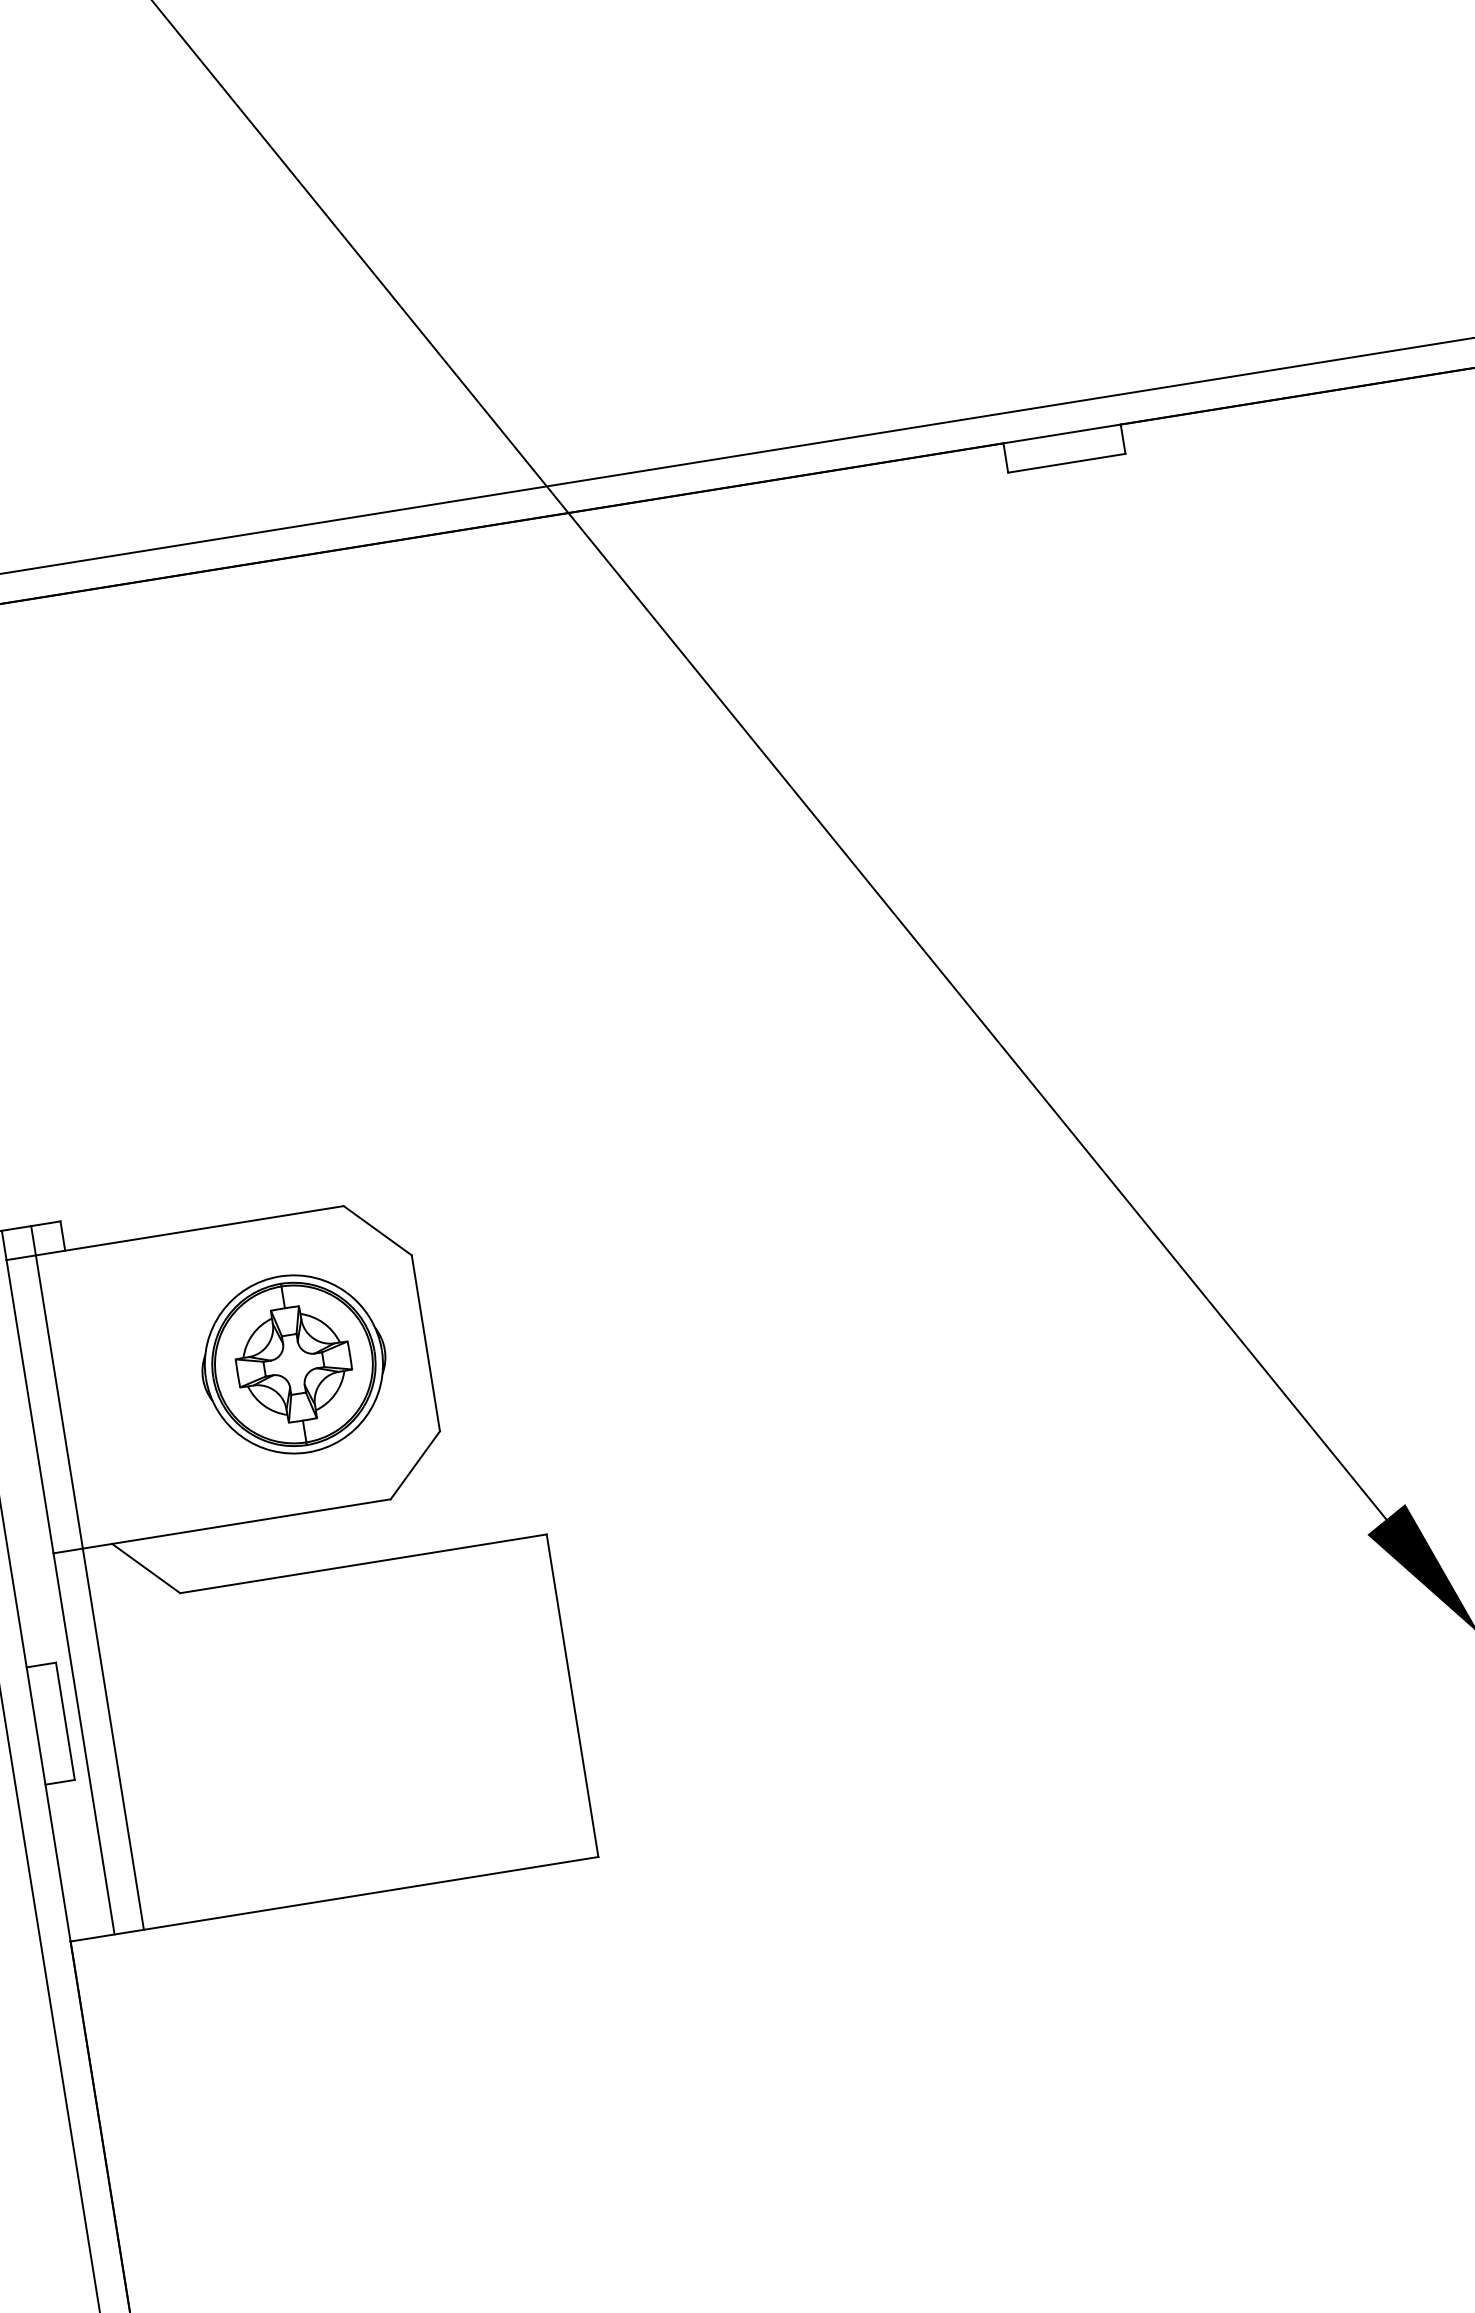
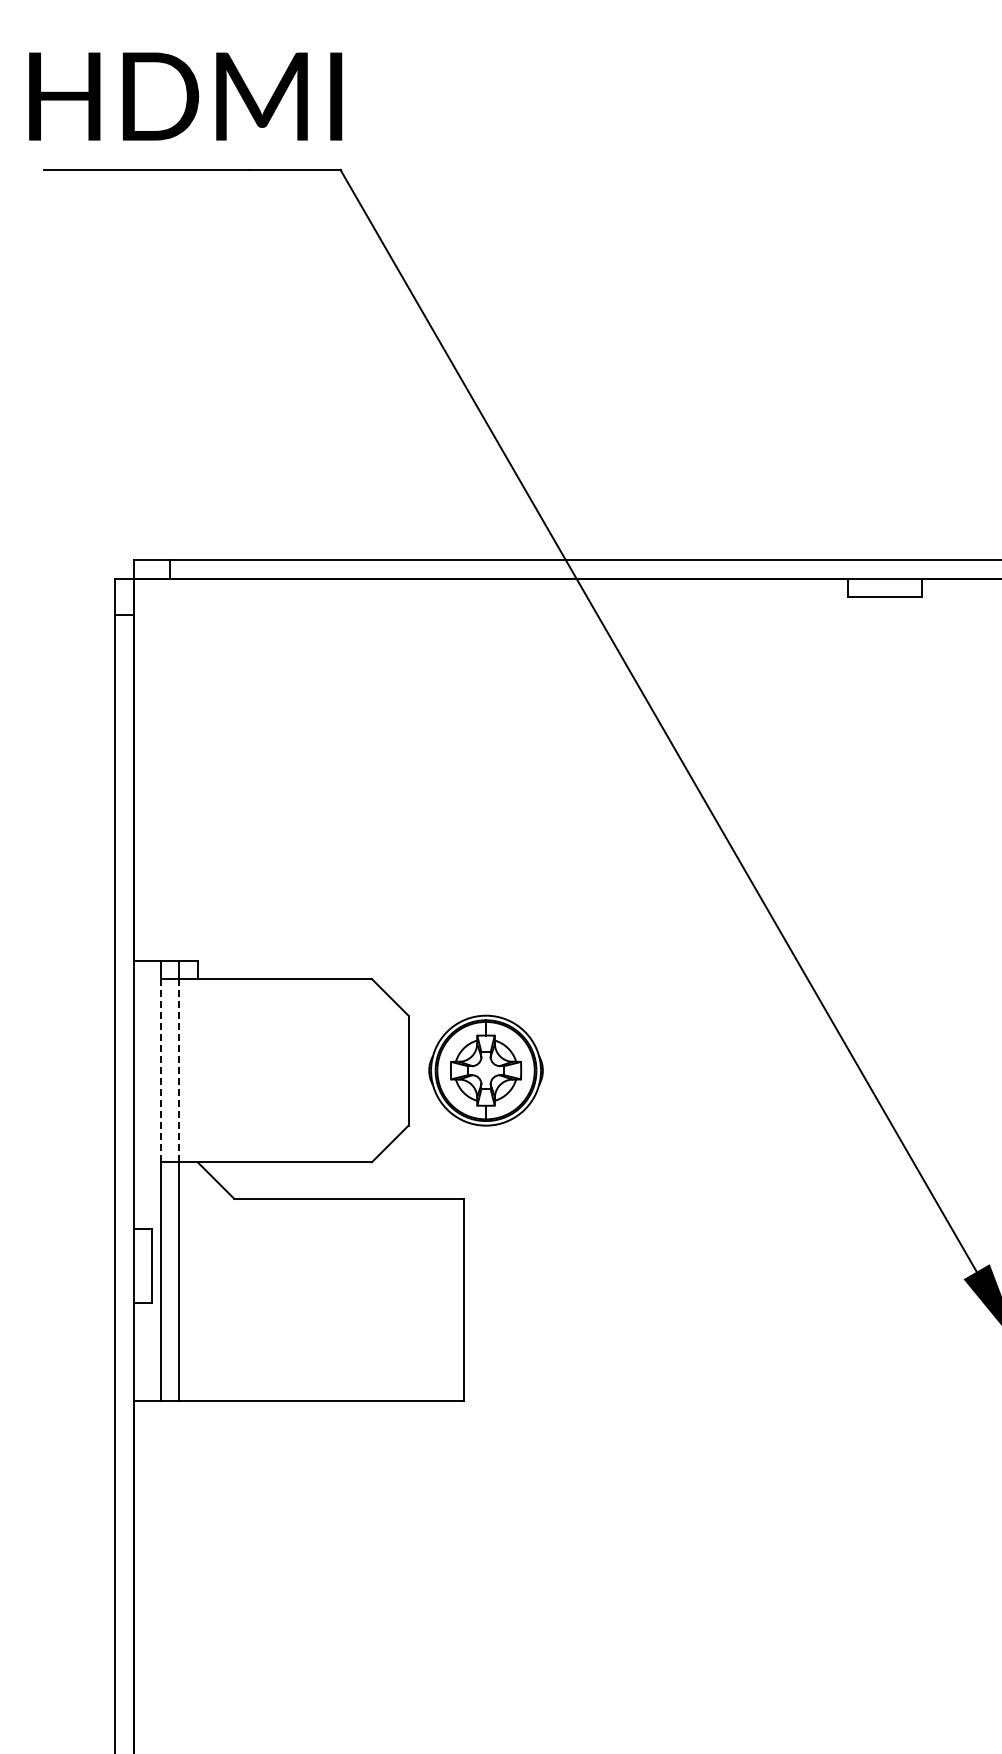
part: (293, 1364) -> (485, 1070), moved
line: (59, 1401) -> (179, 1070), solid -> dashed
line: (30, 1406) -> (161, 1070), solid -> dashed

